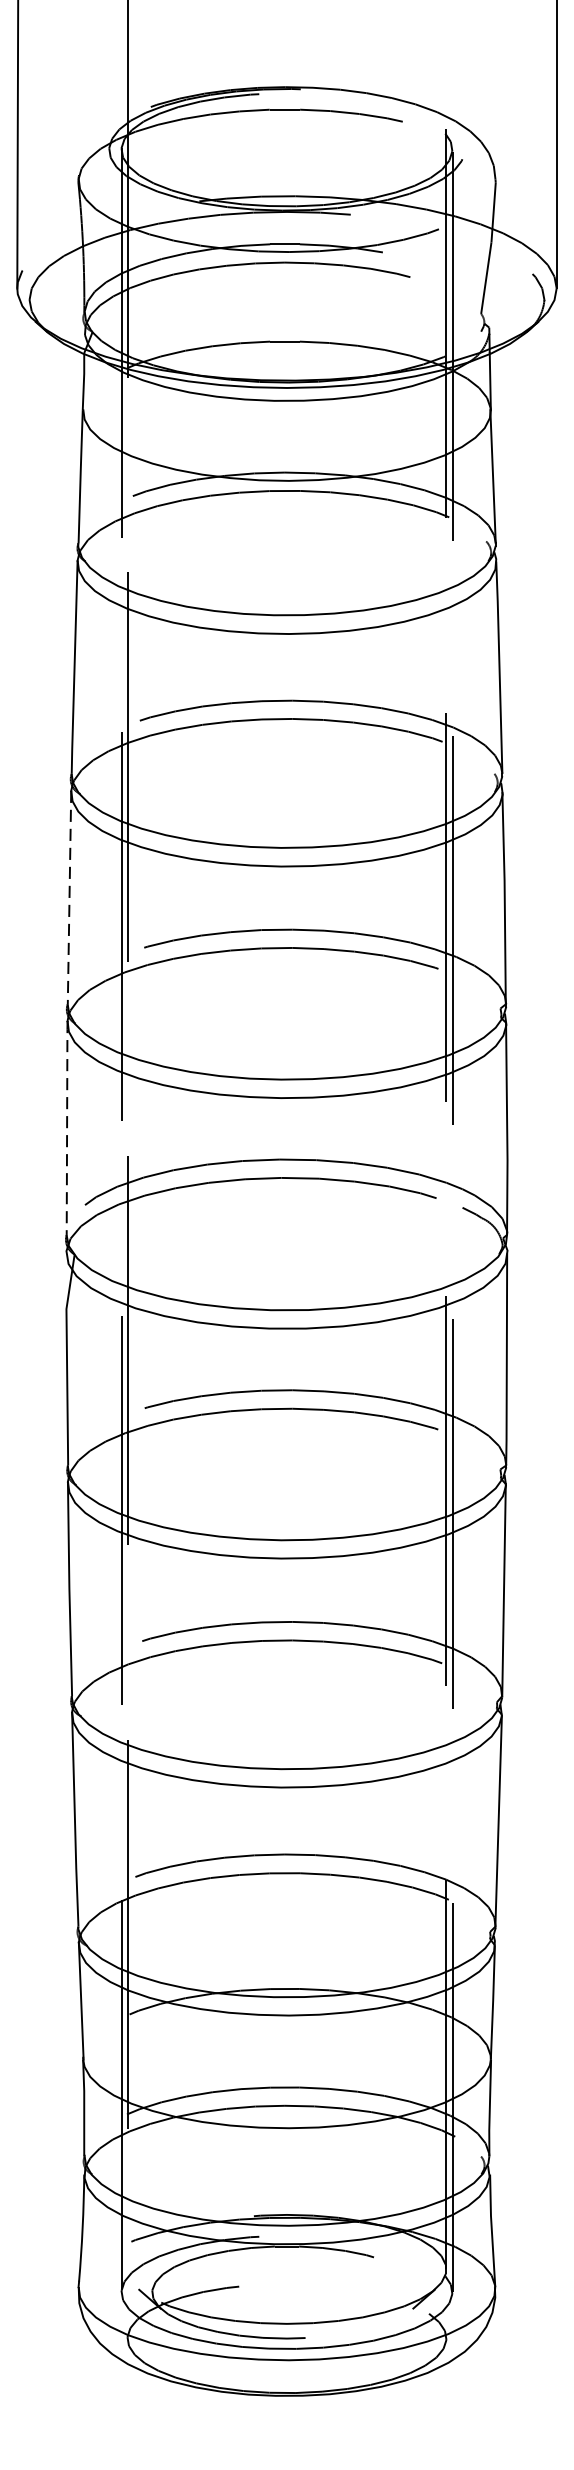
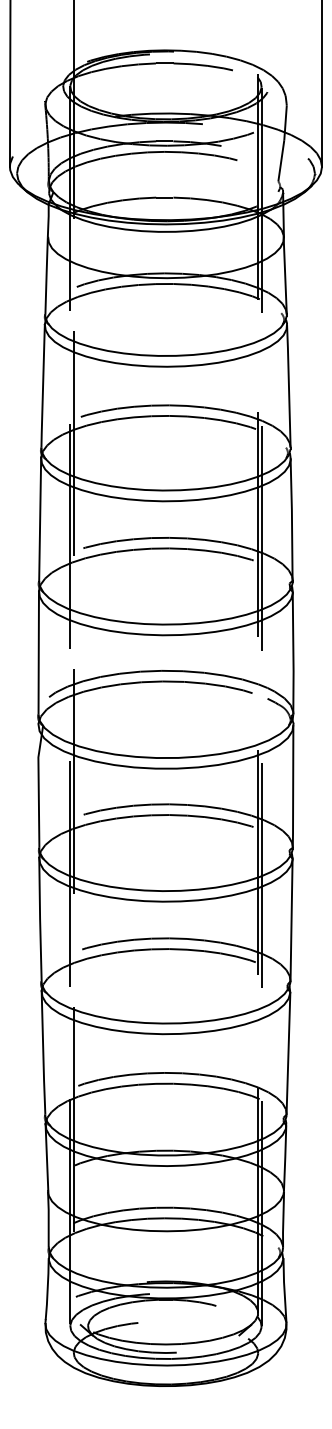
line: (70, 897) -> (40, 519), dashed -> solid
line: (66, 1126) -> (38, 651), dashed -> solid

